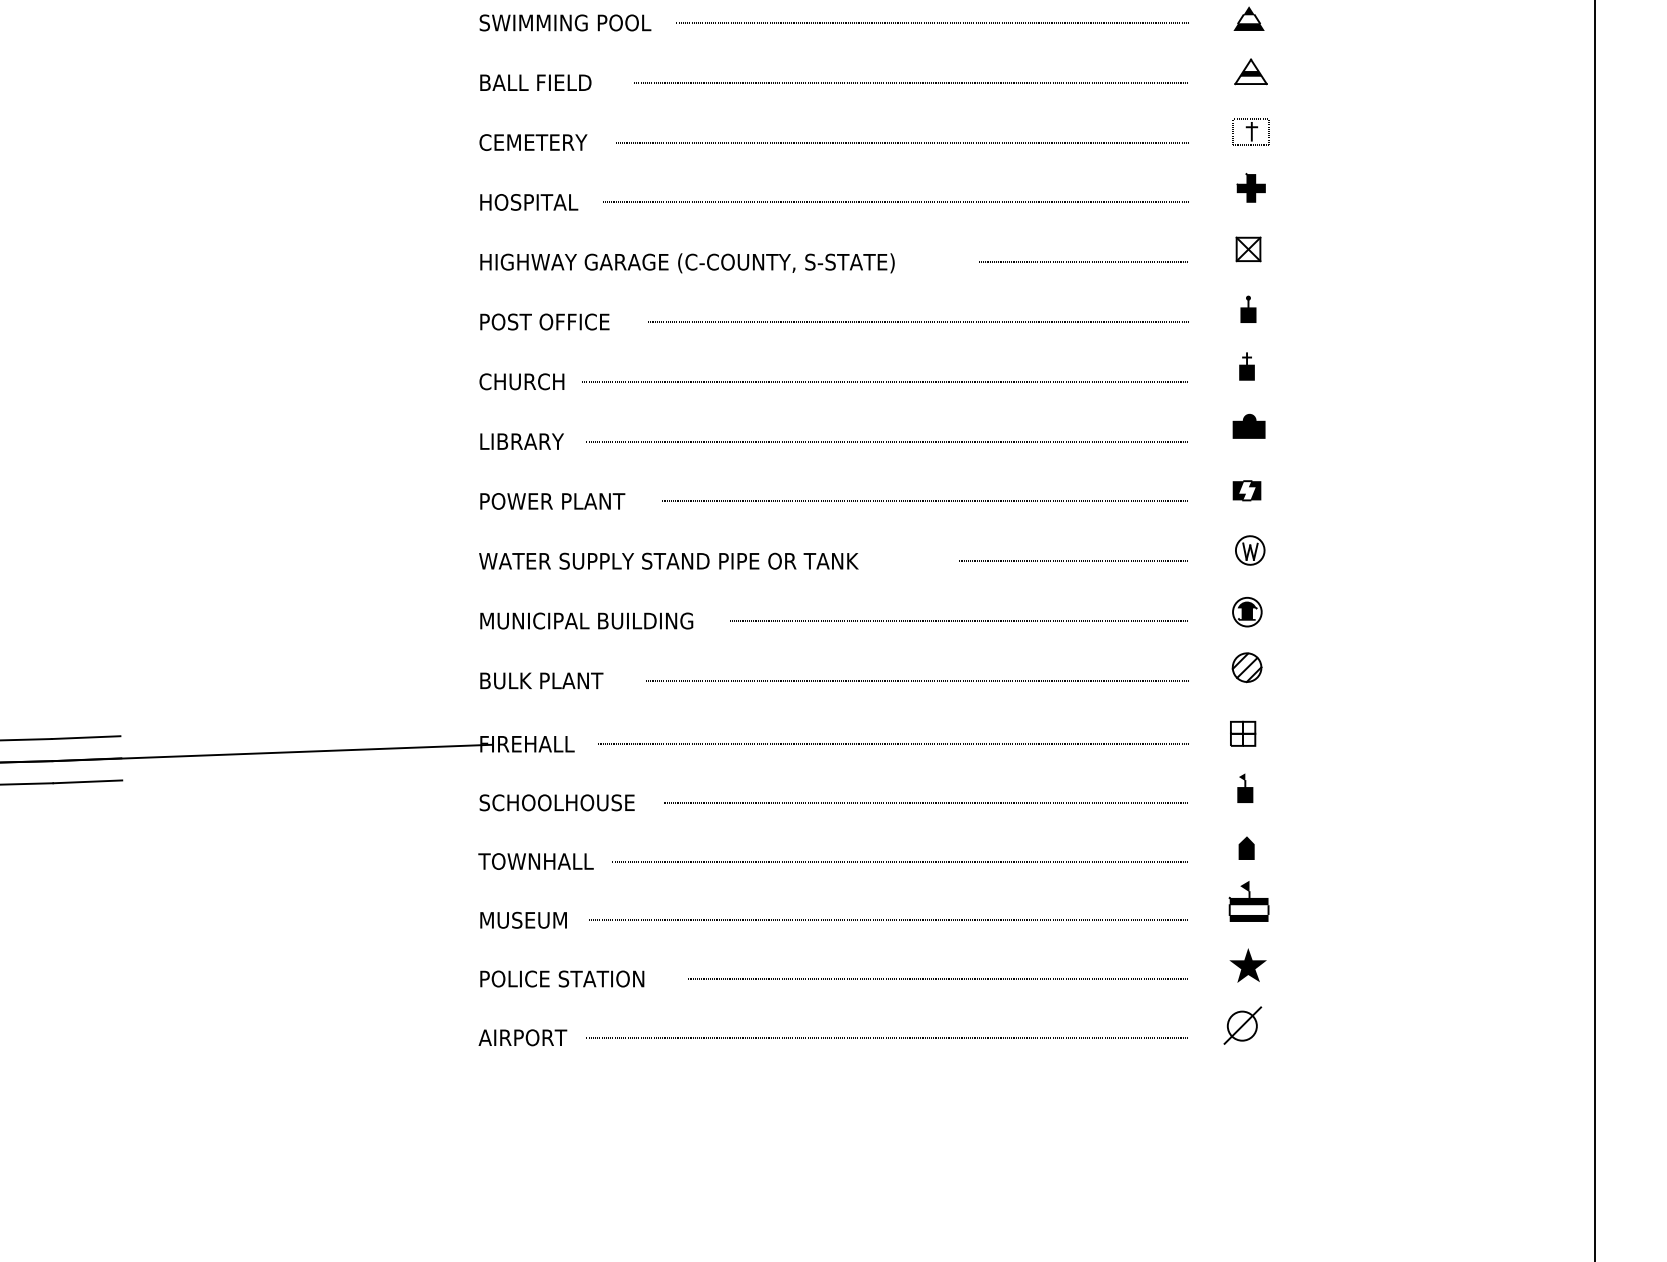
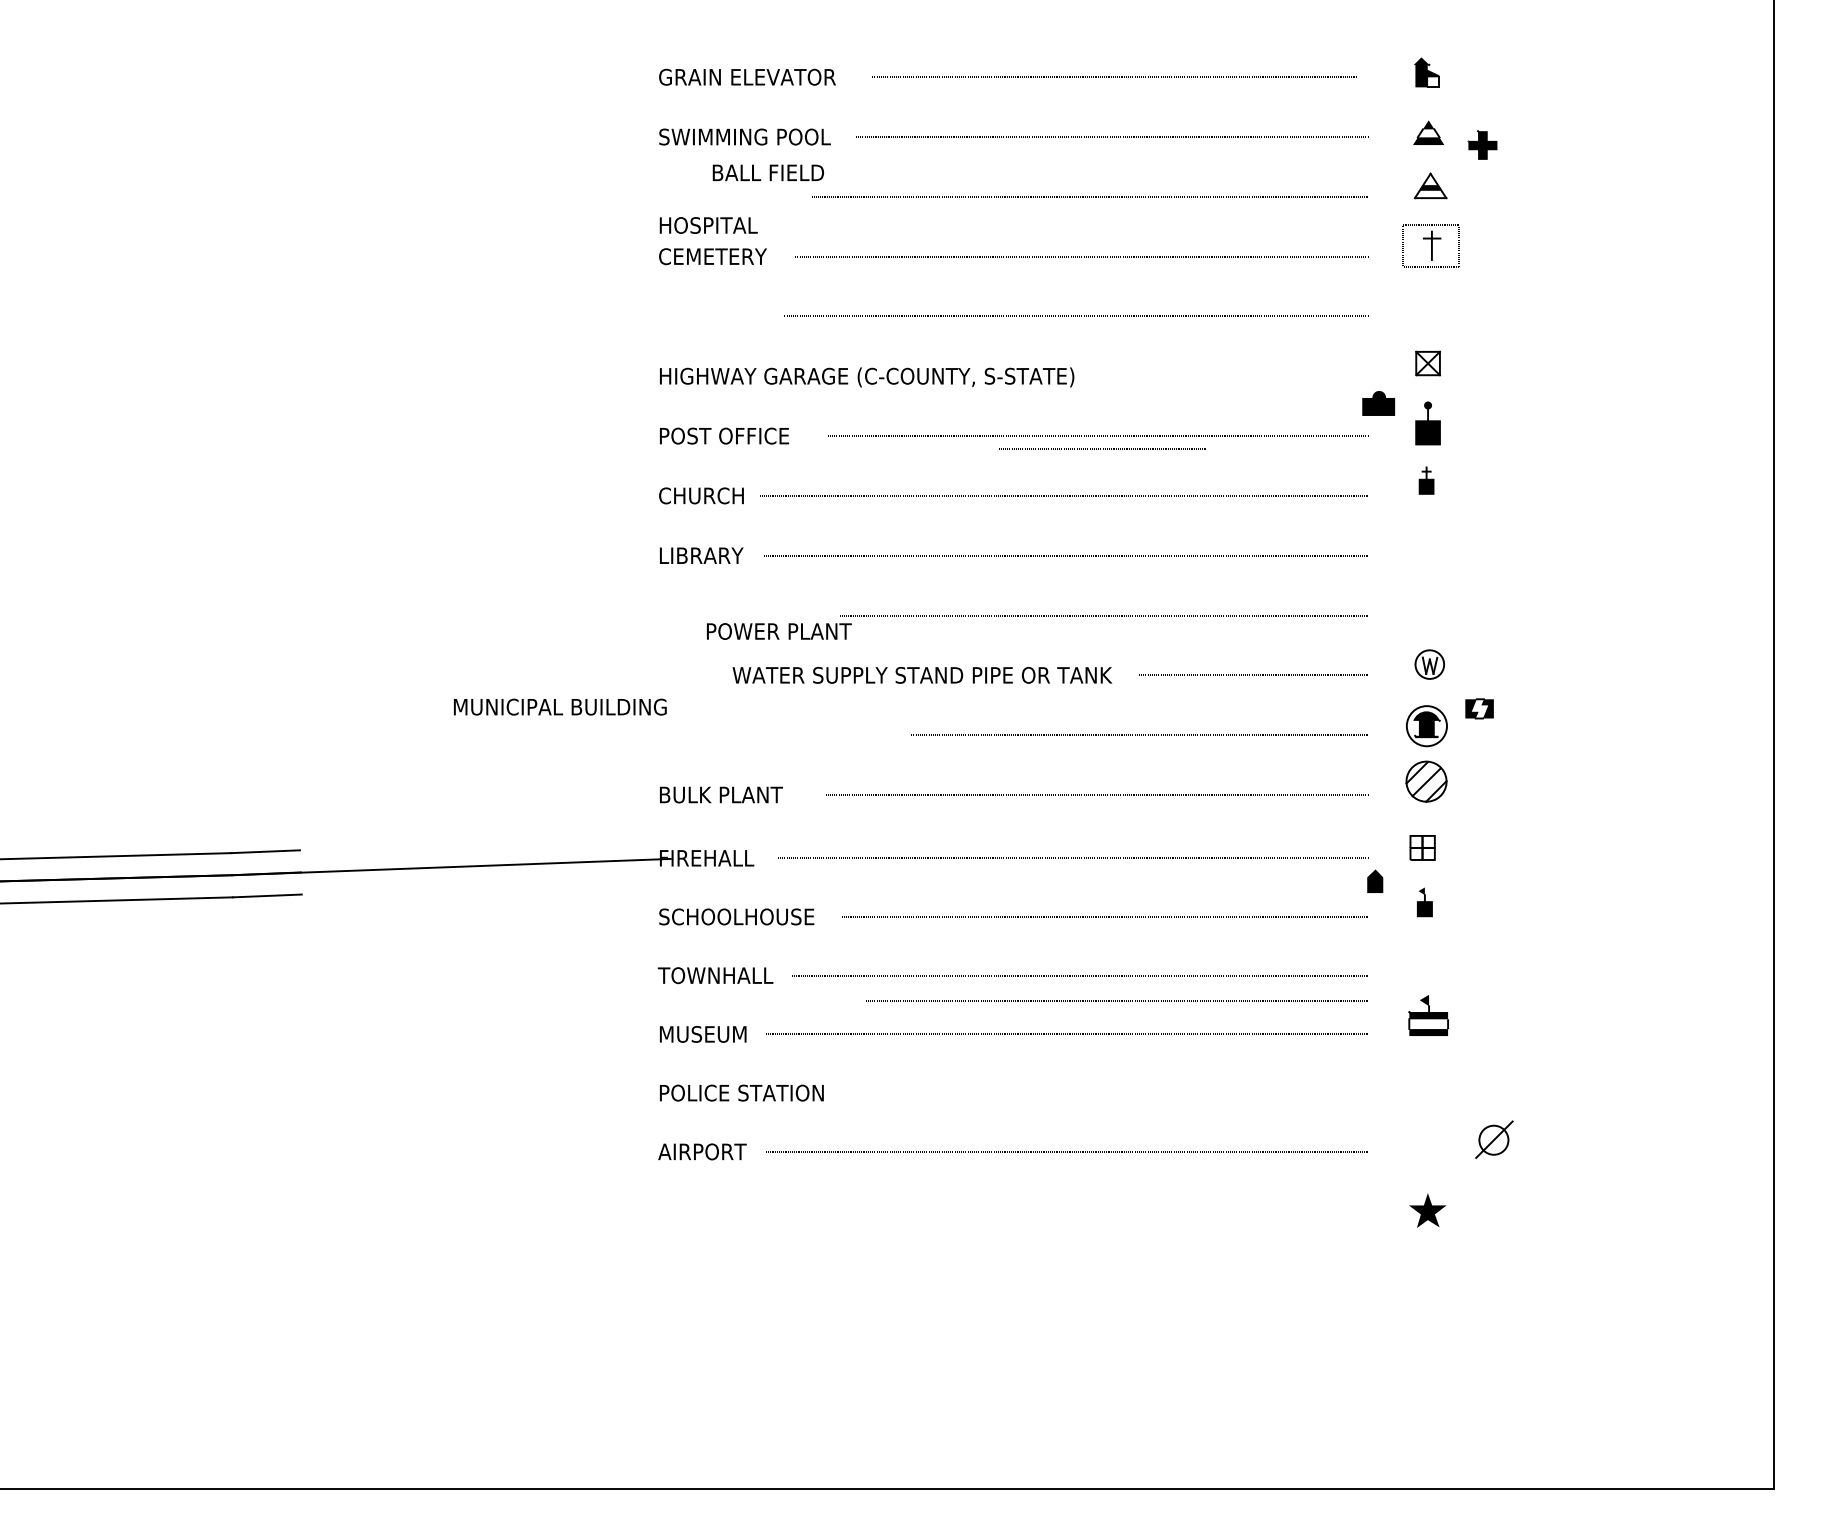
text: (534, 82) -> (767, 172), moved
part: (1250, 131) -> (1430, 245), size x1.6
part: (1250, 187) -> (1482, 144), moved
text: (528, 202) -> (708, 225), moved
line: (1083, 261) -> (1101, 448), moved
part: (1247, 309) -> (1427, 423), size x1.6
part: (1248, 426) -> (1378, 403), moved
part: (1246, 490) -> (1479, 708), moved
text: (552, 501) -> (779, 631), moved
text: (668, 561) -> (922, 675), moved
part: (1246, 612) -> (1426, 726), size x1.4
text: (586, 620) -> (560, 706), moved
part: (1246, 667) -> (1426, 781), size x1.4
part: (1246, 847) -> (1375, 880), moved
part: (1247, 965) -> (1427, 1210), moved
line: (935, 978) -> (1115, 1000), moved
part: (1242, 1025) -> (1494, 1139), moved

